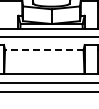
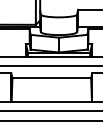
line: (44, 50) -> (51, 78), dashed -> solid

